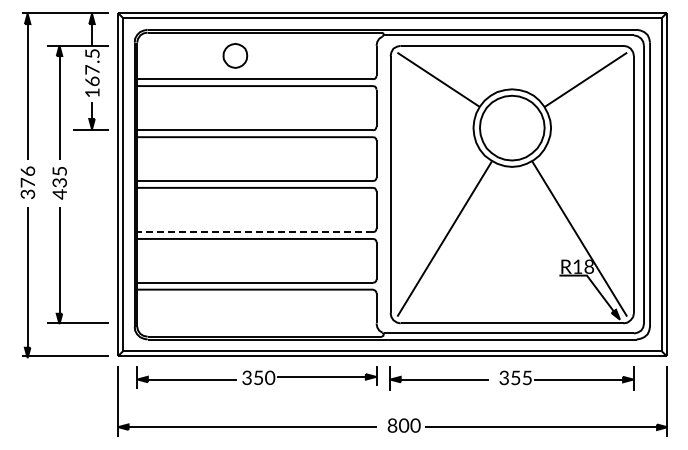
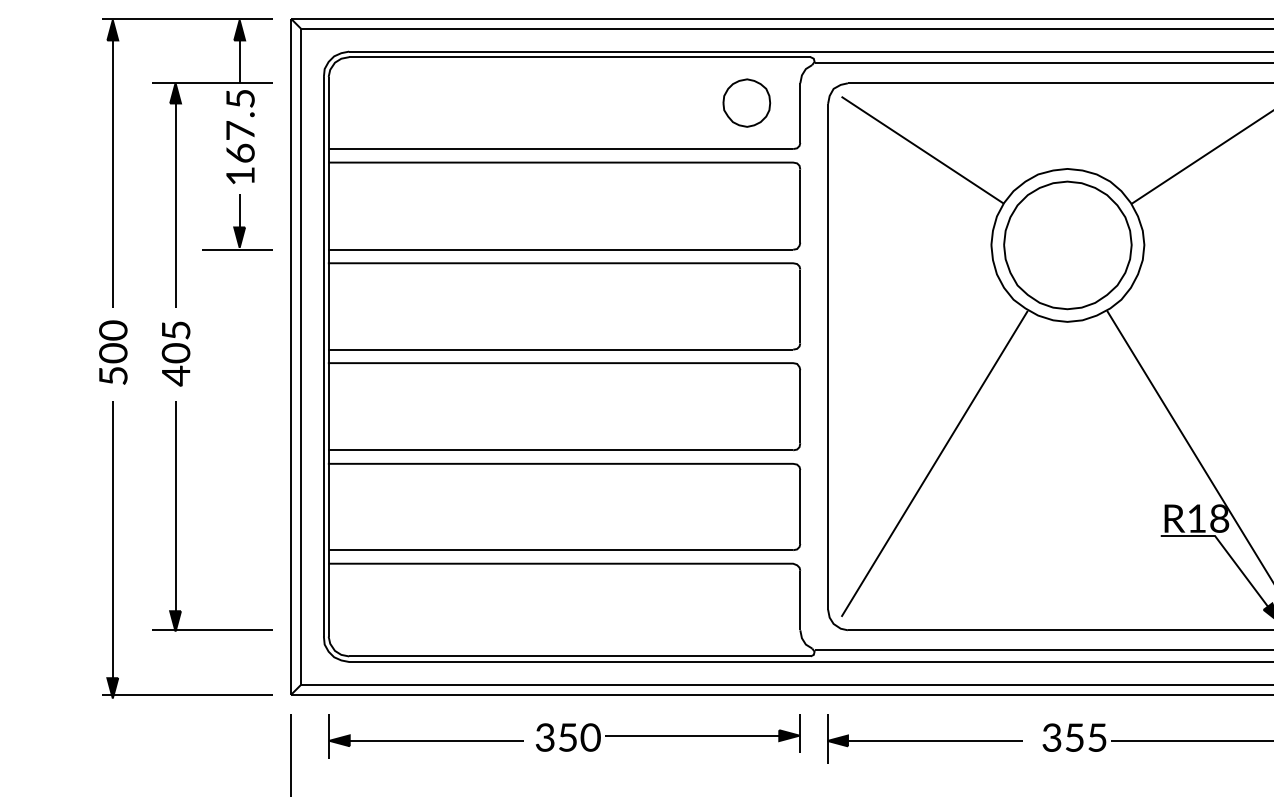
part: (235, 55) -> (747, 102), moved
text: (27, 182) -> (112, 352), 376 -> 500
text: (59, 182) -> (175, 352), 435 -> 405
line: (254, 232) -> (559, 451), dashed -> solid

